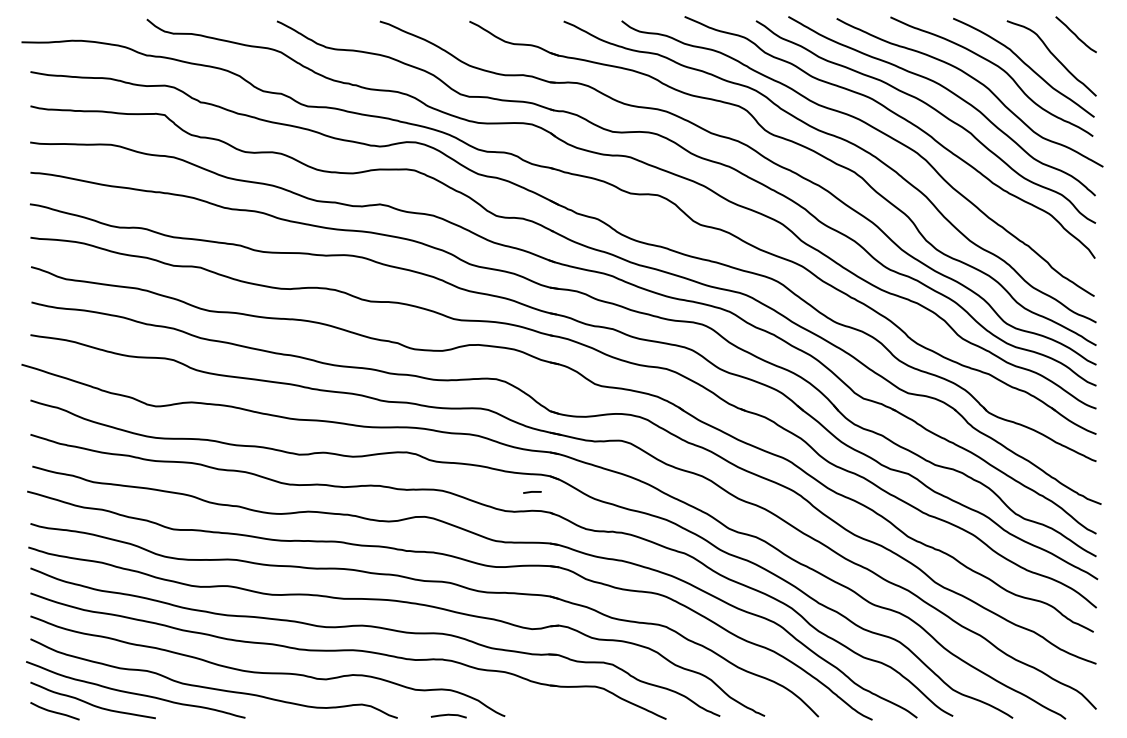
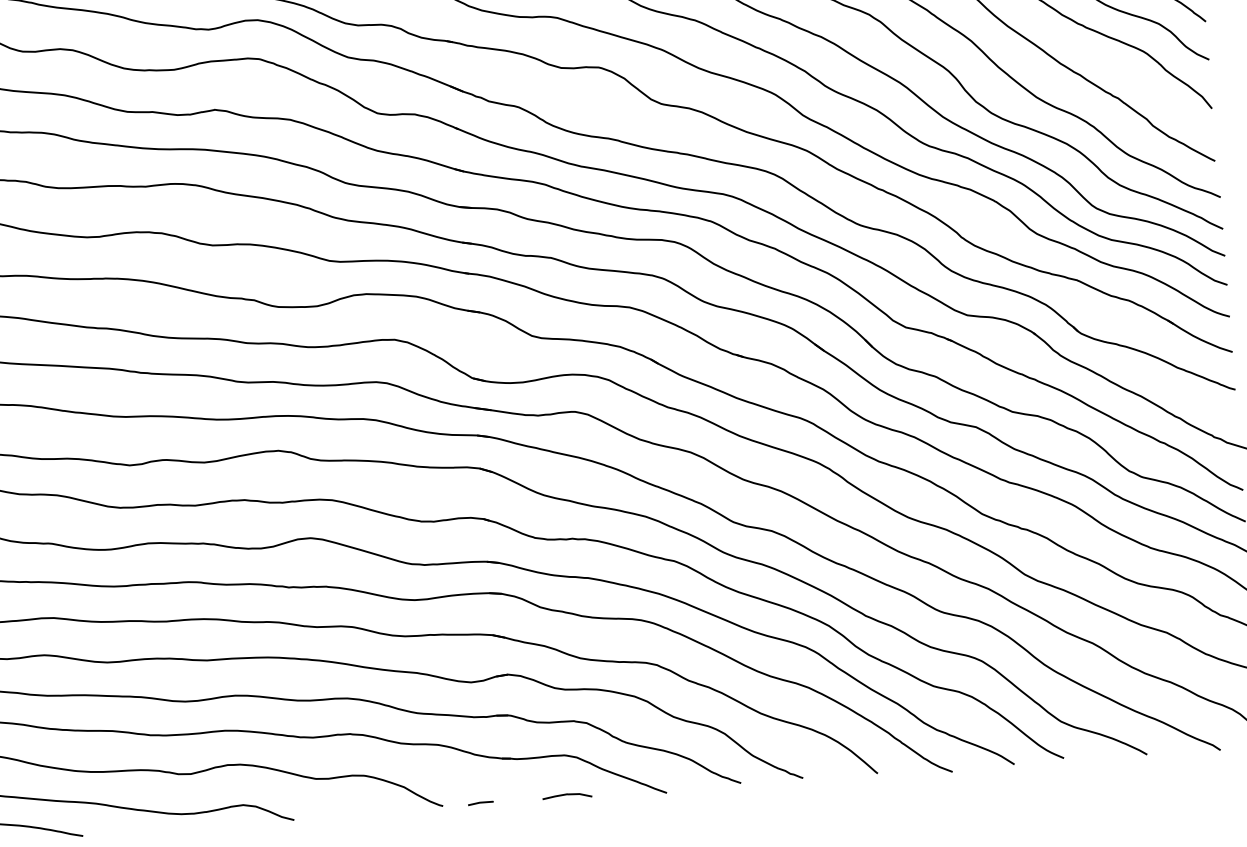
line: (532, 492) -> (480, 803), moved
curve: (448, 715) -> (566, 795), moved

